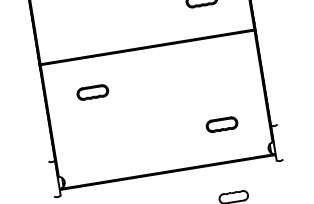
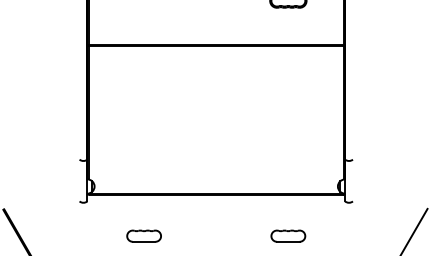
part: (93, 92) -> (144, 87), removed
part: (222, 124) -> (288, 149), removed

